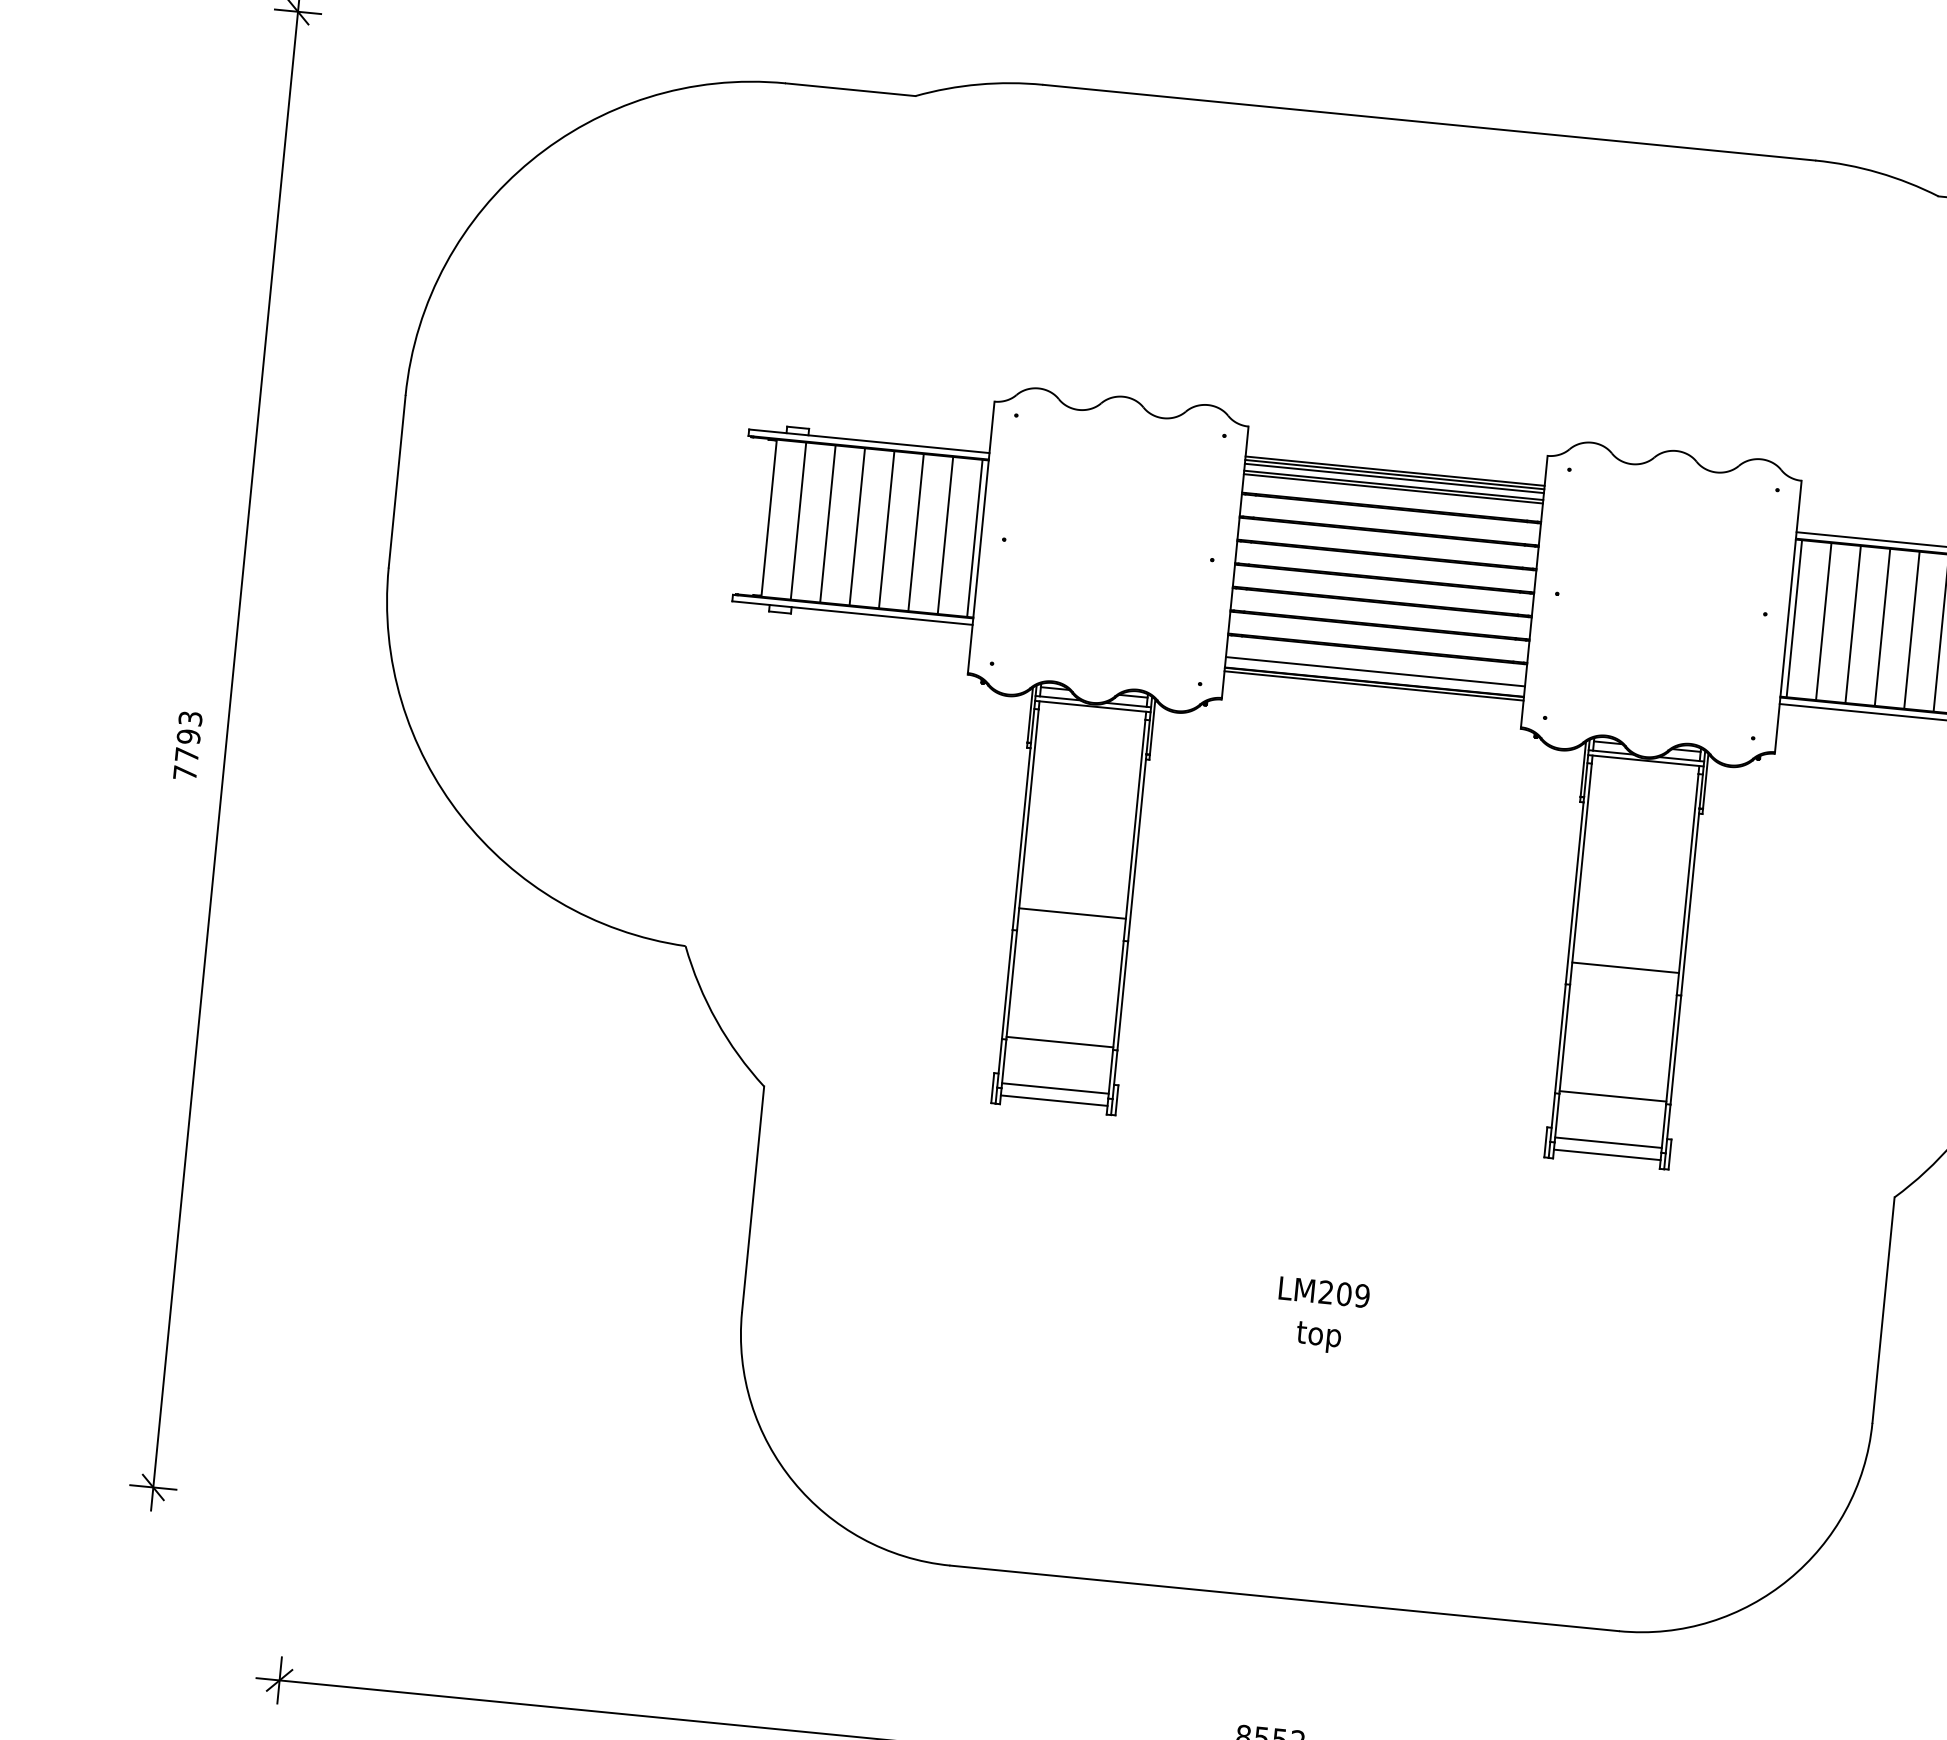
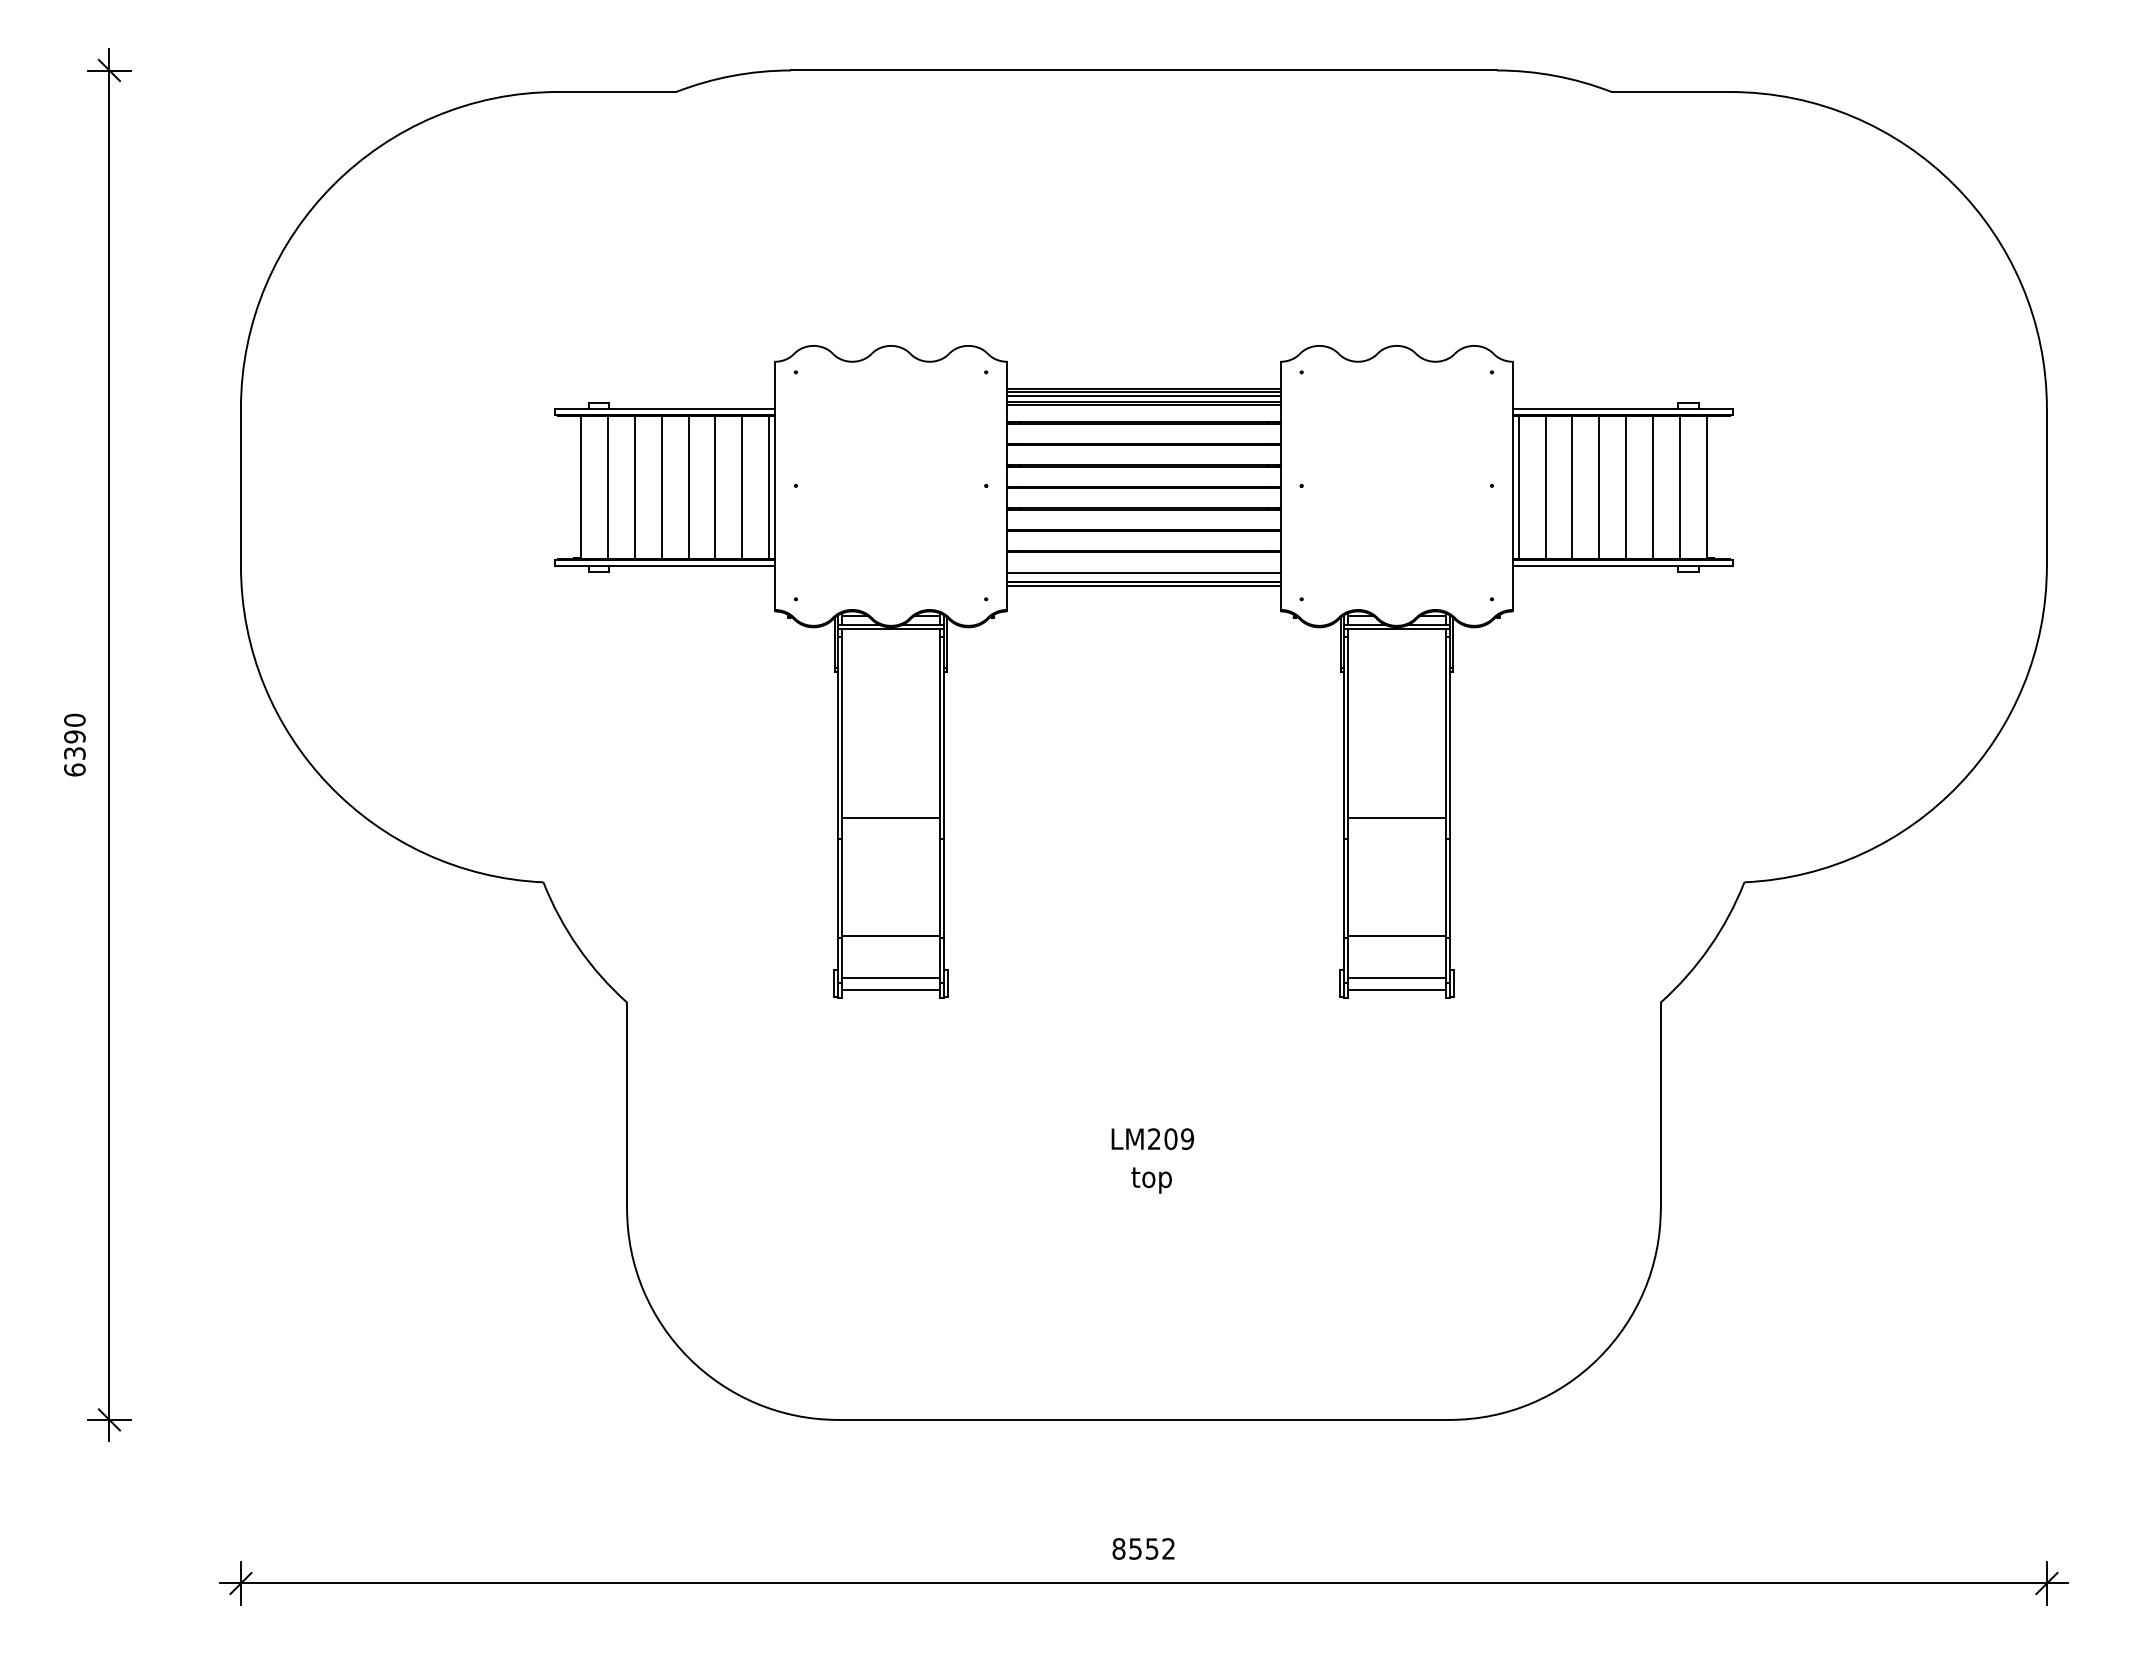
text: (187, 745) -> (74, 744), 7793 -> 6390

